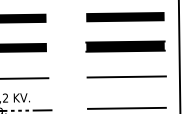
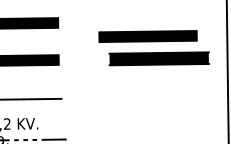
part: (124, 17) -> (147, 36), moved
line: (126, 76) -> (160, 96), removed
line: (126, 107) -> (160, 136), removed

